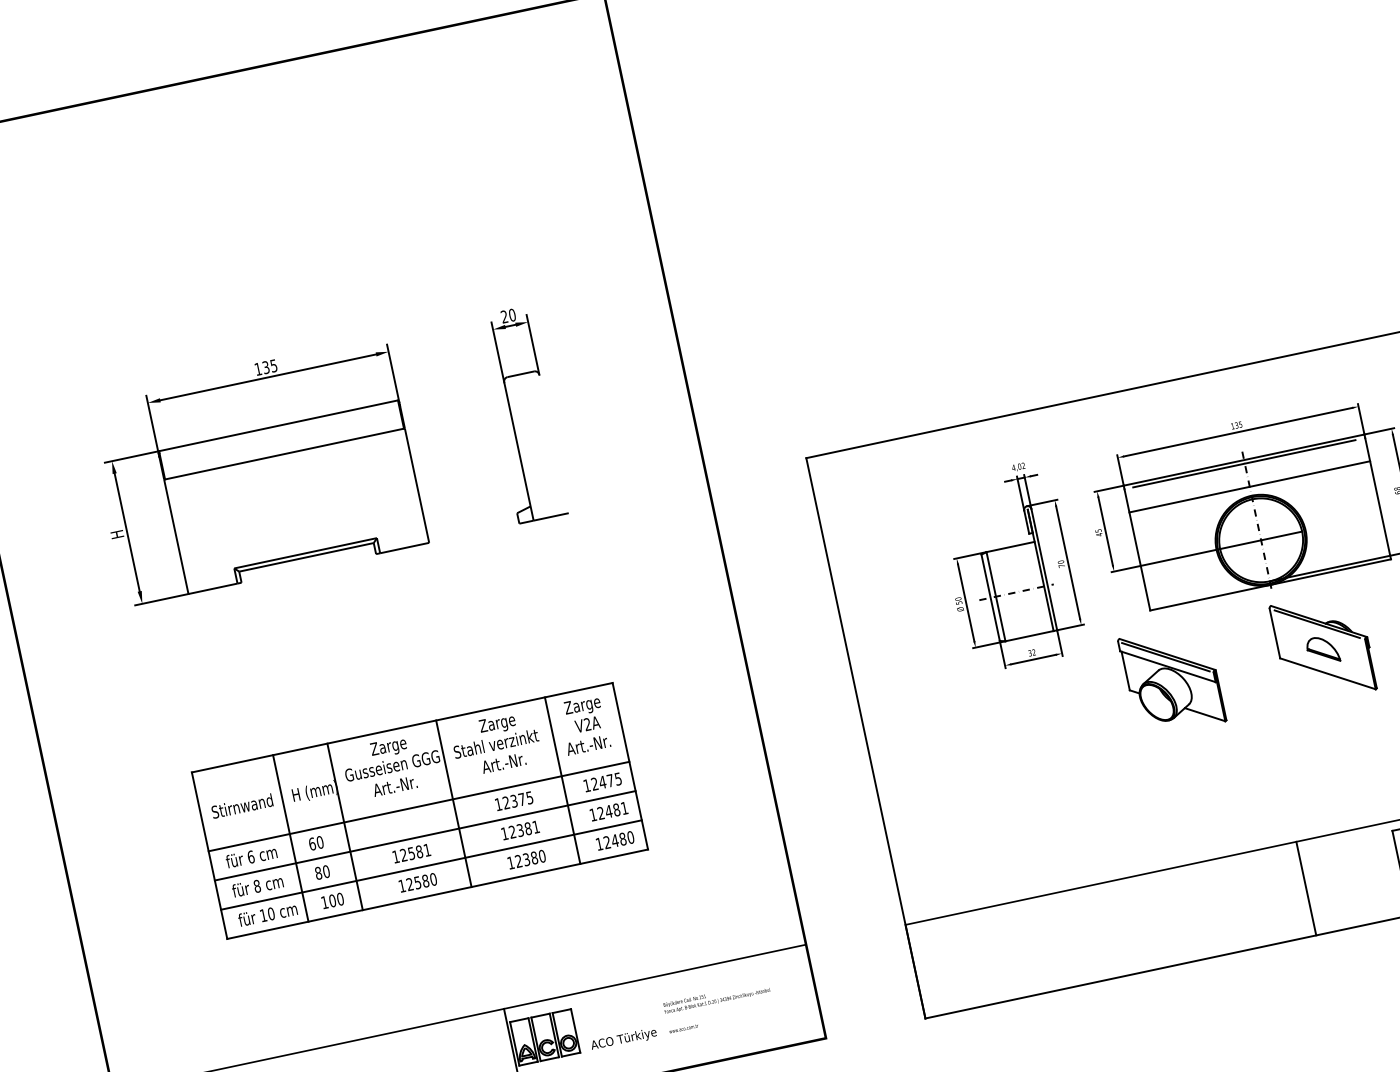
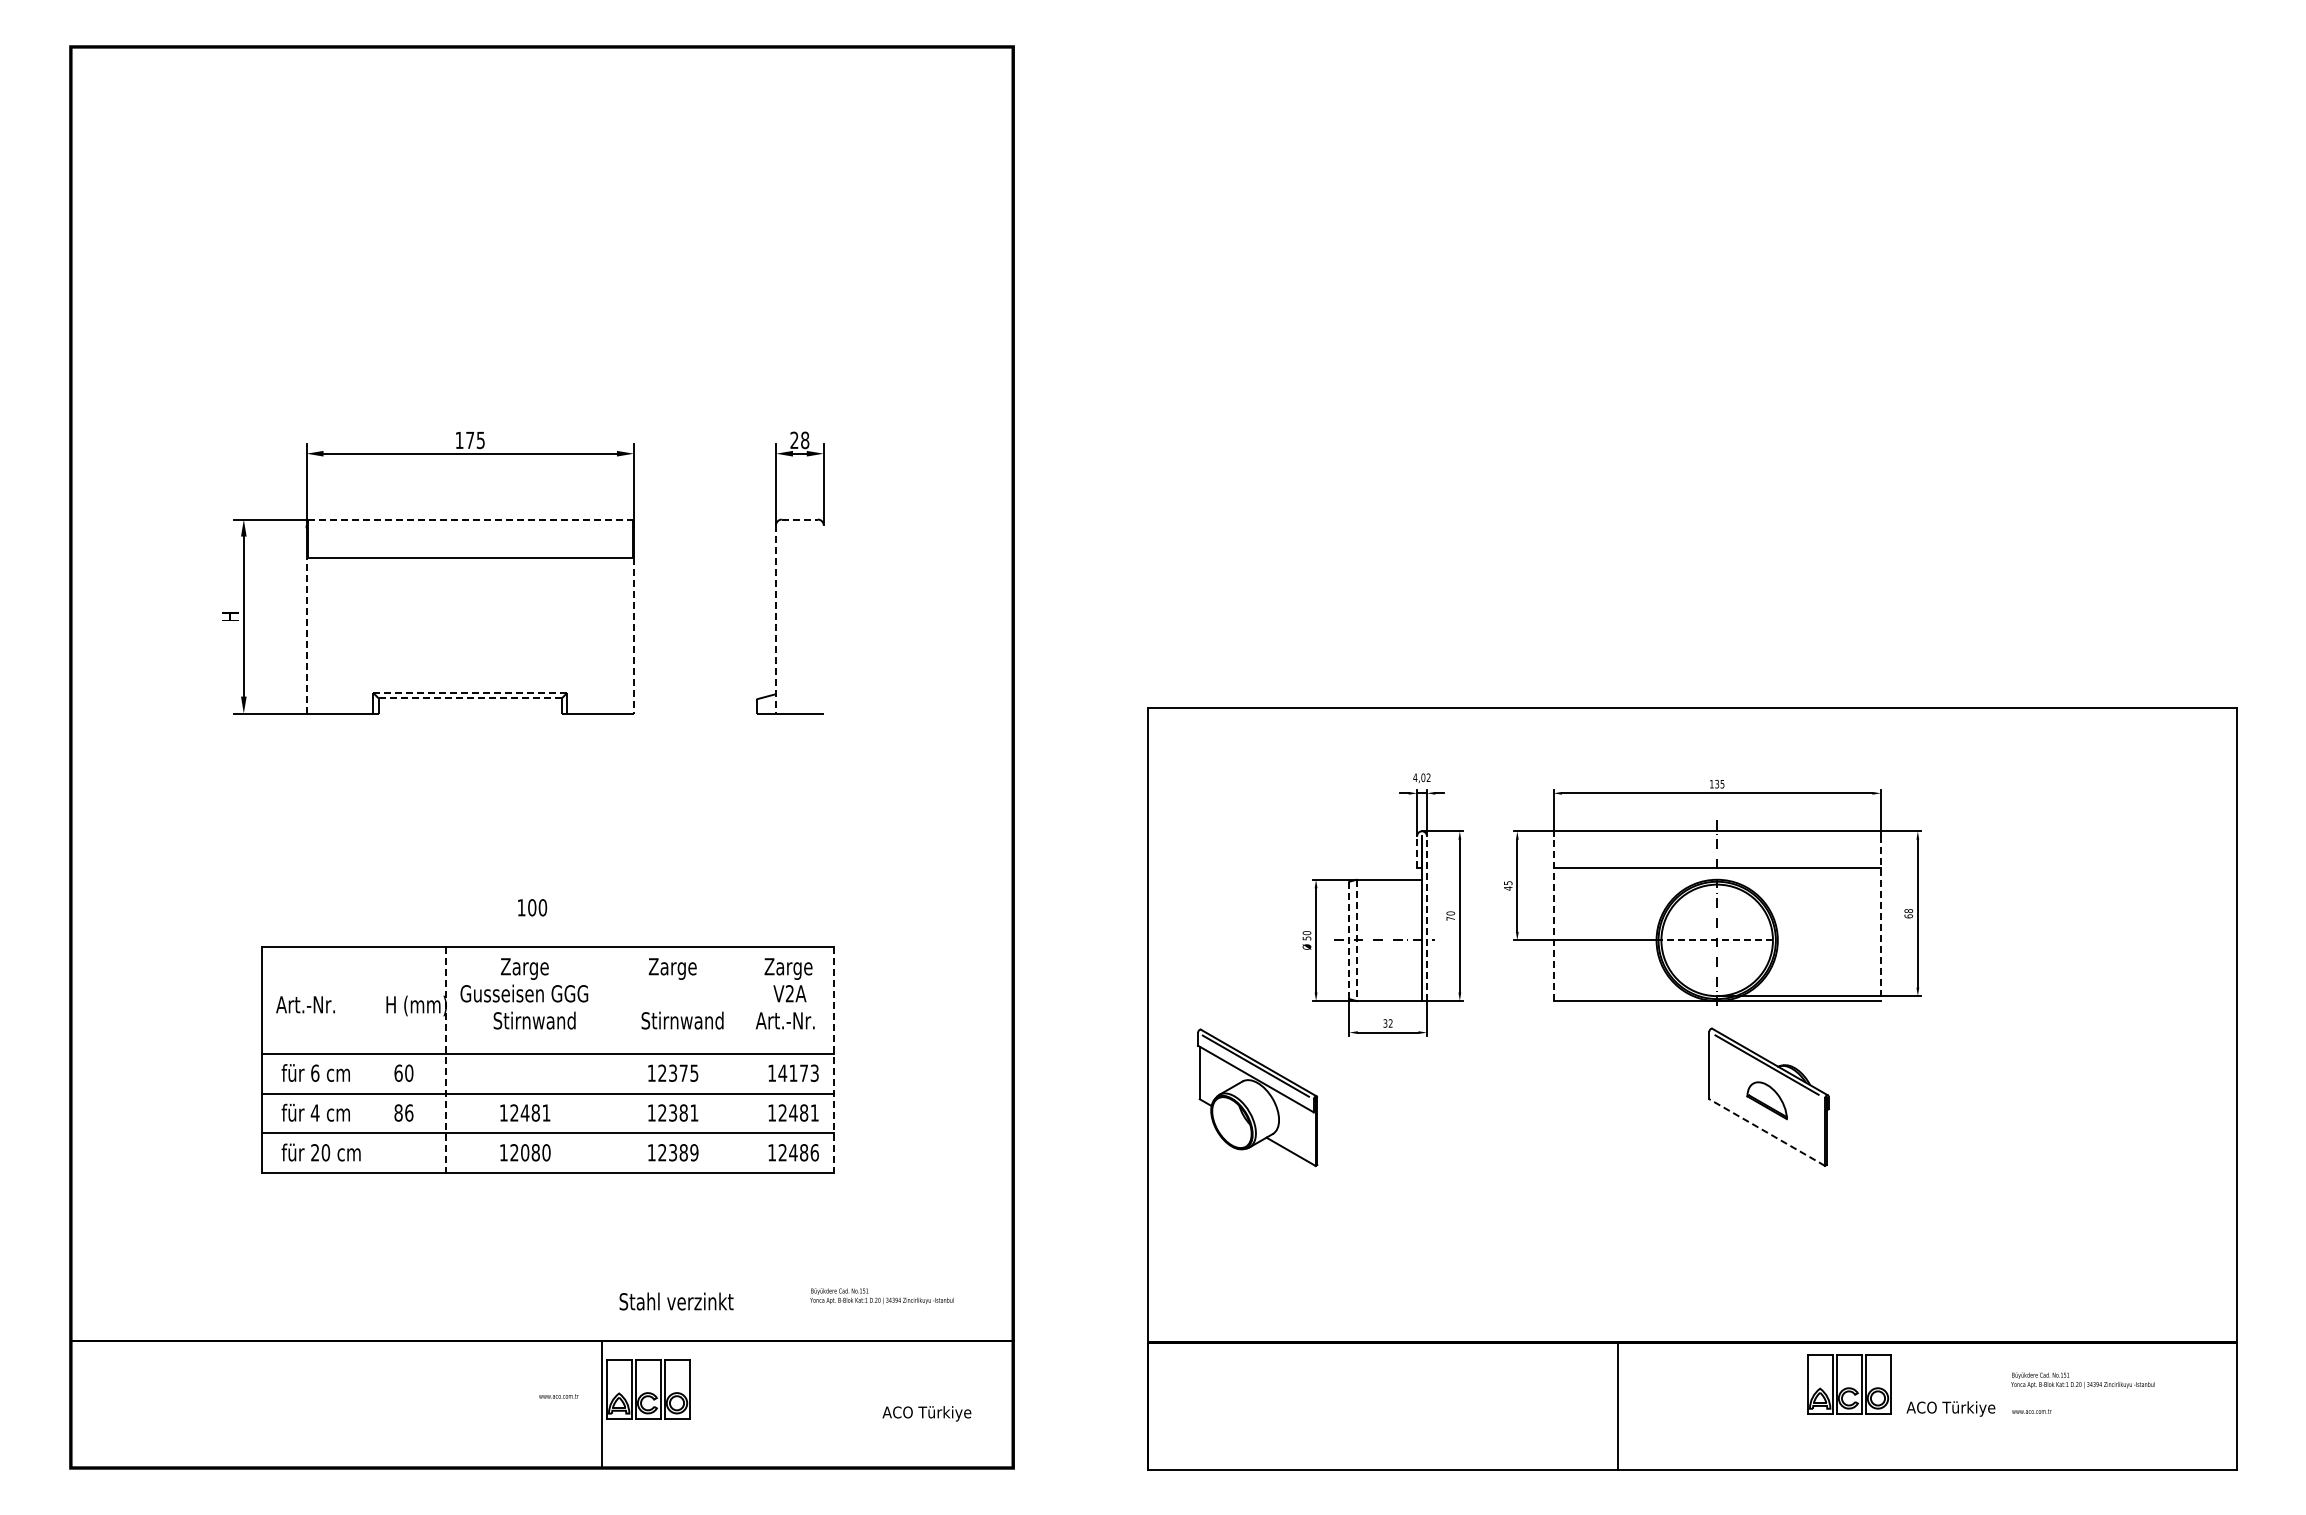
text: (512, 315) -> (805, 440), 20 -> 28
text: (266, 367) -> (470, 440), 135 -> 175
line: (521, 374) -> (800, 519), solid -> dashed
line: (278, 425) -> (470, 519), solid -> dashed
line: (518, 451) -> (775, 619), solid -> dashed
line: (1244, 464) -> (1716, 836), removed
line: (416, 485) -> (633, 635), solid -> dashed
line: (1377, 499) -> (1880, 919), solid -> dashed
line: (1026, 521) -> (1417, 851), solid -> dashed
line: (176, 536) -> (306, 635), solid -> dashed
line: (1261, 540) -> (1717, 940), solid -> dashed
line: (1137, 549) -> (1553, 918), solid -> dashed
line: (305, 552) -> (470, 692), solid -> dashed
line: (305, 557) -> (469, 698), solid -> dashed
line: (1043, 569) -> (1426, 918), solid -> dashed
line: (995, 596) -> (1356, 940), solid -> dashed
line: (990, 597) -> (1349, 940), solid -> dashed
line: (1328, 673) -> (1767, 1132), solid -> dashed
part: (1171, 680) -> (1257, 1097), moved
text: (496, 743) -> (676, 1301), moved
text: (512, 761) -> (681, 1020), Art.-Nr. -> Stirnwand
line: (630, 766) -> (833, 1060), solid -> dashed
line: (562, 780) -> (741, 1059), removed
text: (606, 781) -> (798, 1072), 12475 -> 14173
text: (404, 784) -> (534, 1020), Art.-Nr. -> Stirnwand
line: (453, 803) -> (593, 1059), removed
text: (242, 806) -> (317, 1004), Stirnwand -> Art.-Nr.
line: (344, 827) -> (445, 1060), solid -> dashed
text: (630, 837) -> (814, 1152), 12480 -> 12486
line: (291, 838) -> (372, 1059), removed
text: (411, 853) -> (524, 1112), 12581 -> 12481
text: (542, 856) -> (694, 1152), 12380 -> 12389
text: (326, 871) -> (409, 1112), 80 -> 86
text: (418, 882) -> (525, 1152), 12580 -> 12080
text: (256, 886) -> (314, 1112), 8 -> 4
line: (1306, 888) -> (1617, 1405), moved
text: (332, 900) -> (532, 907), moved
text: (262, 915) -> (314, 1152), 10 -> 20
text: (716, 998) -> (881, 1296), moved
text: (683, 1028) -> (558, 1396), moved
text: (623, 1039) -> (926, 1413), moved

